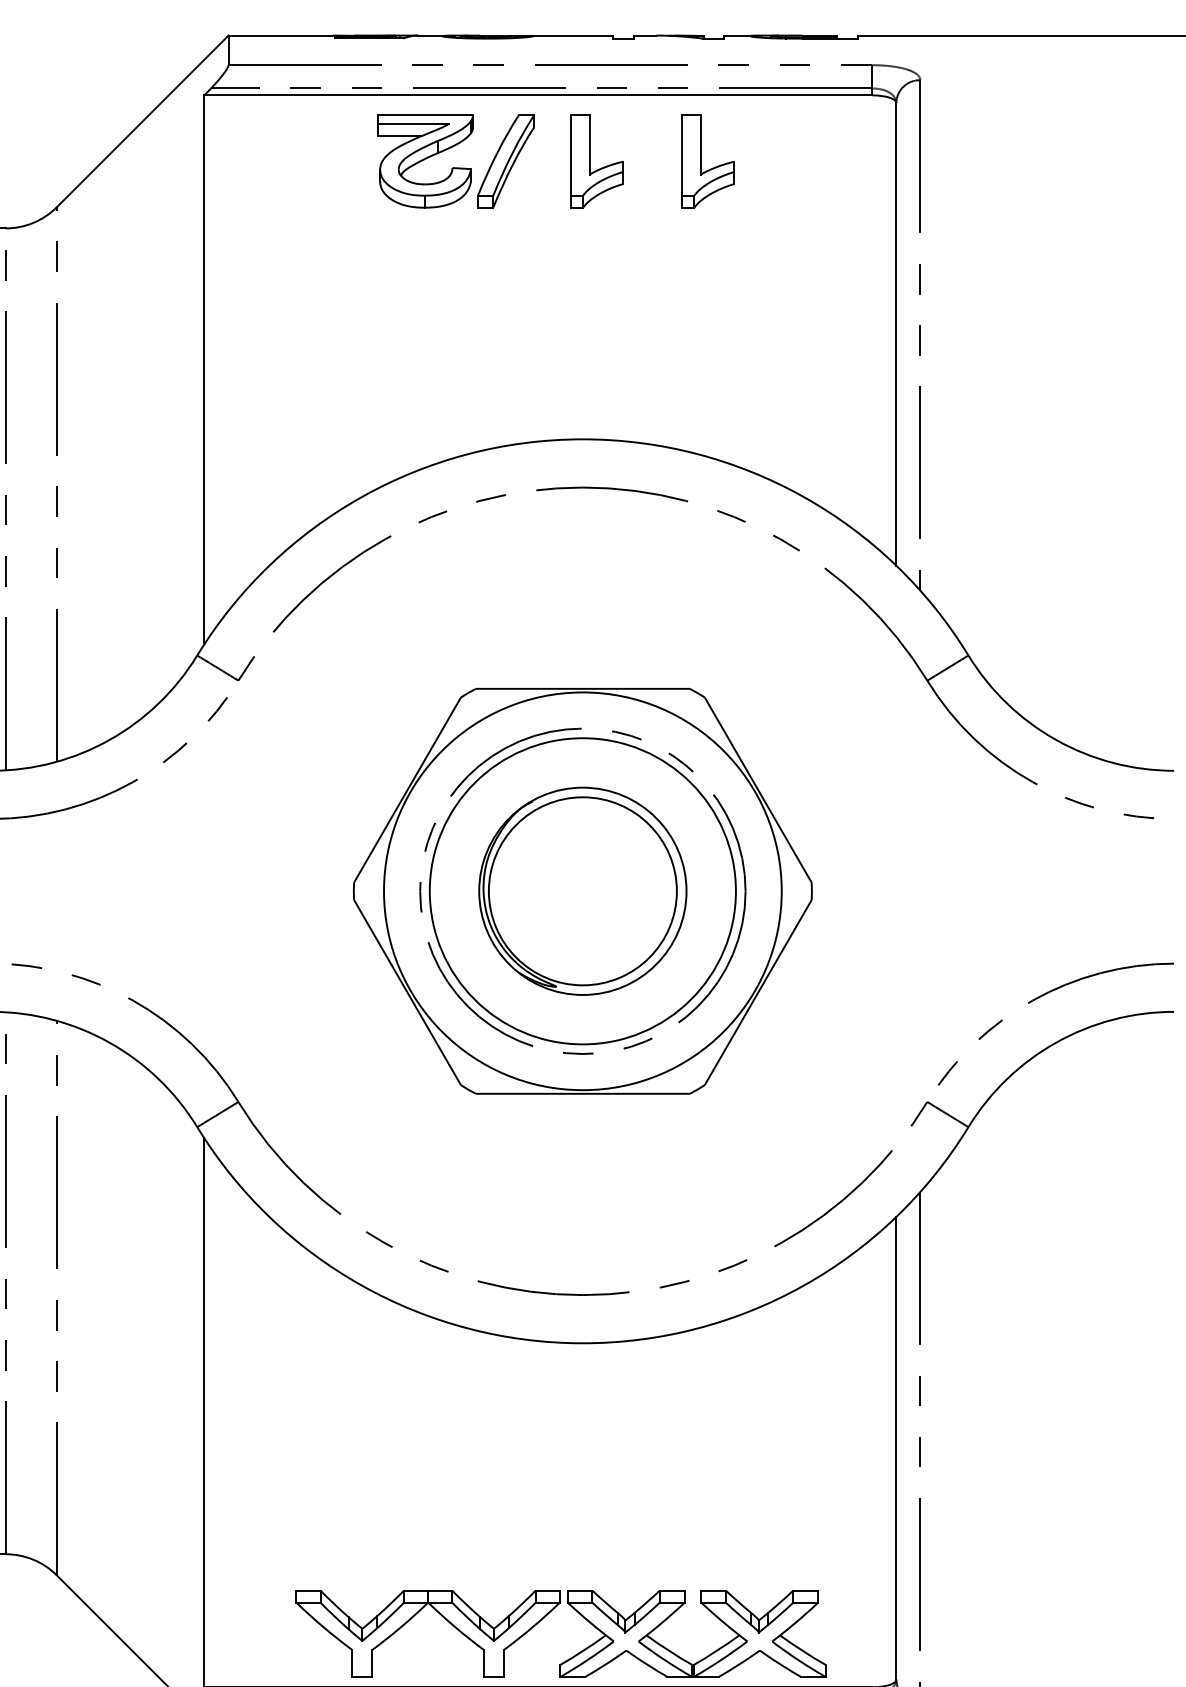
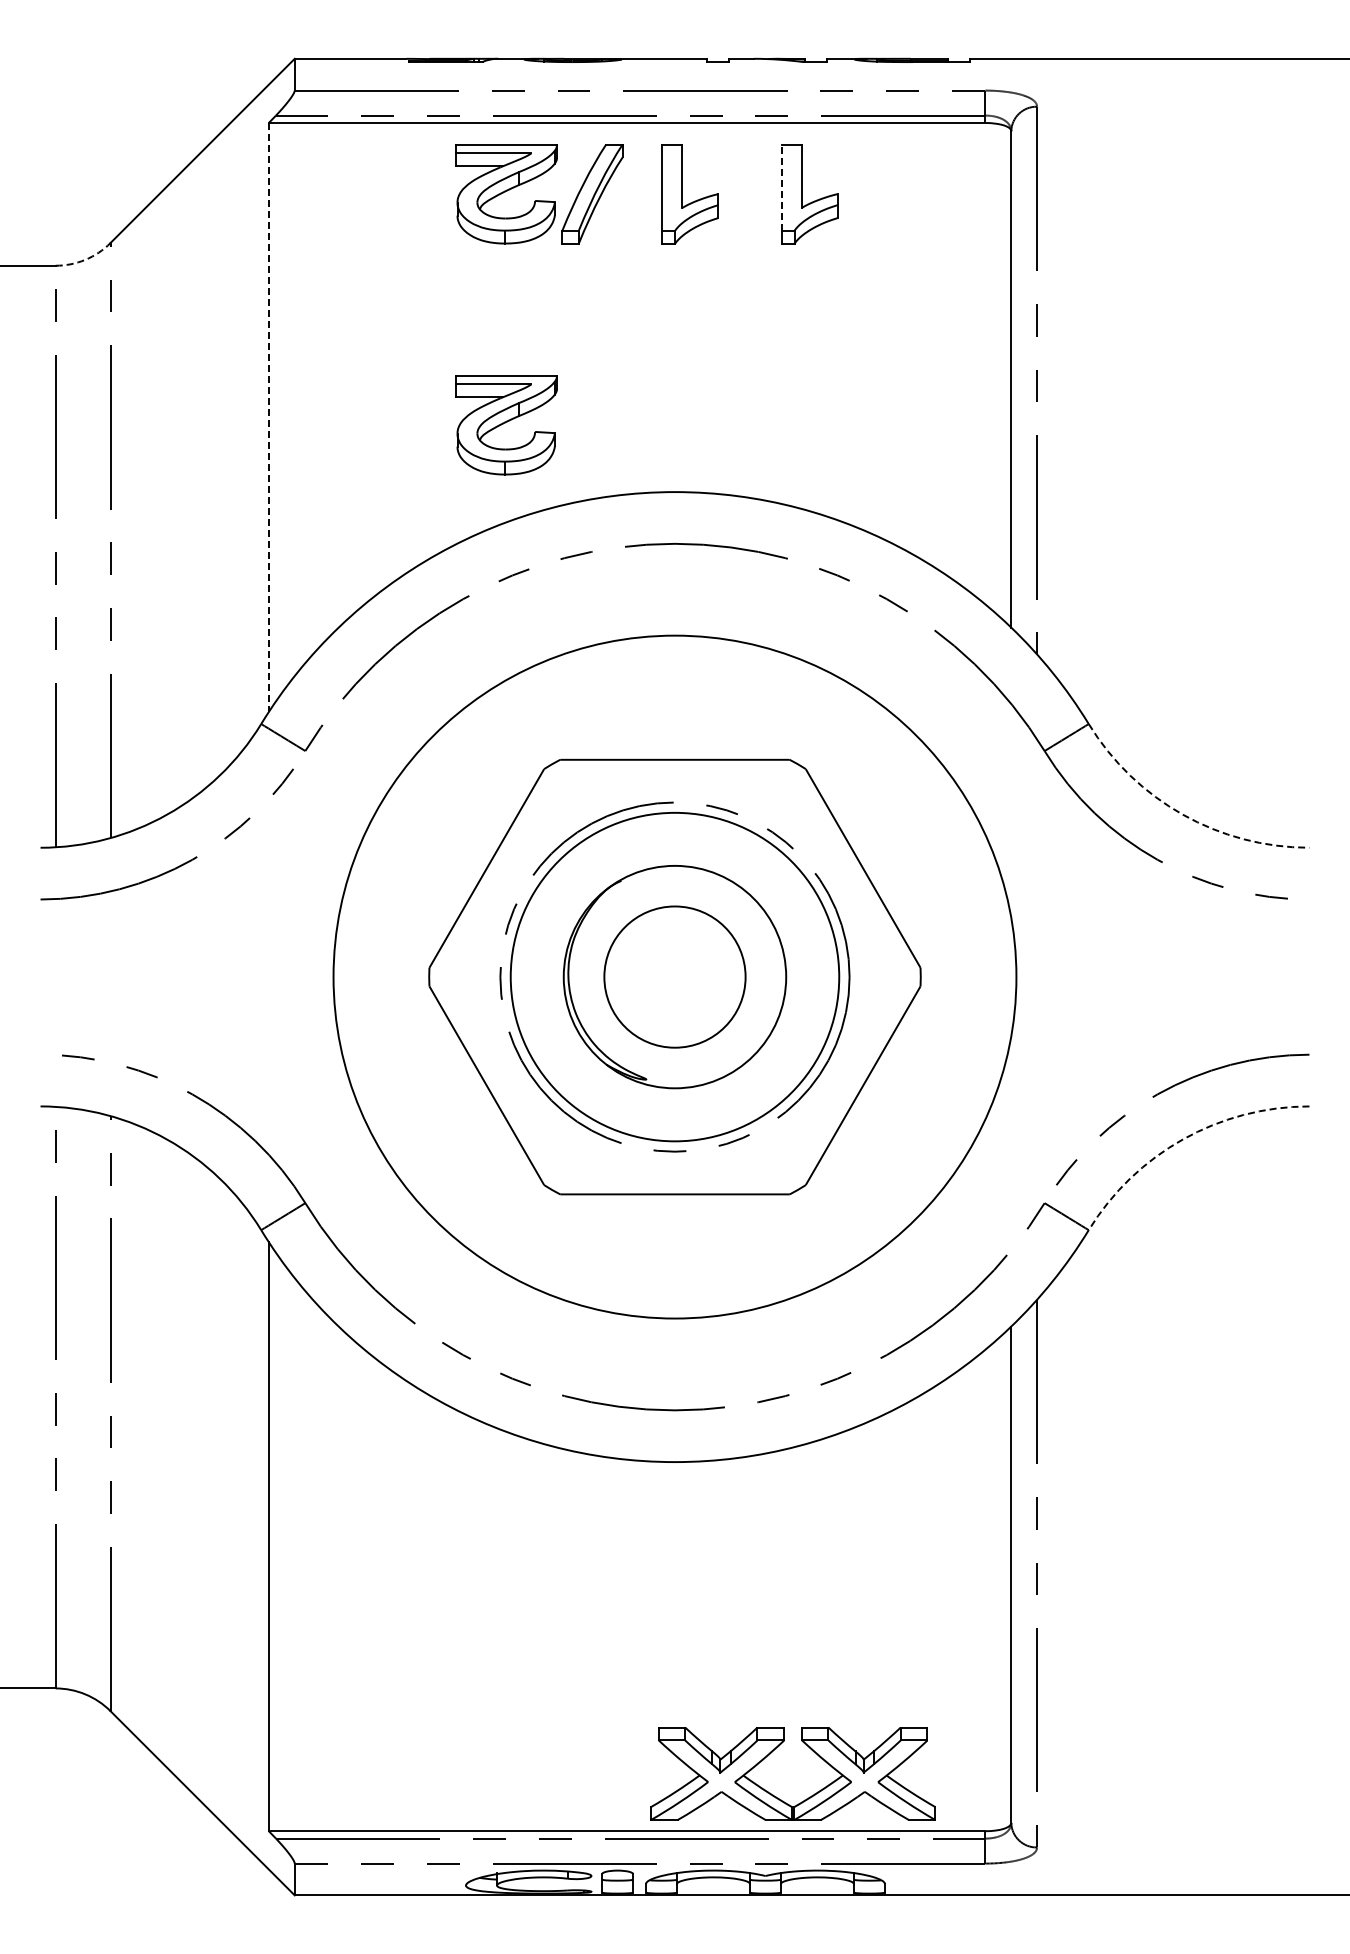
line: (682, 155) -> (781, 187), solid -> dashed
arc: (33, 222) -> (85, 259), solid -> dashed
line: (204, 369) -> (268, 417), solid -> dashed
part: (425, 377) -> (506, 425), added
arc: (1055, 739) -> (1182, 814), solid -> dashed
circle: (582, 890) -> (674, 976), size x0.7
circle: (582, 890) -> (674, 976), size x1.6
arc: (1055, 1042) -> (1182, 1139), solid -> dashed
part: (413, 1617) -> (493, 1756), removed

